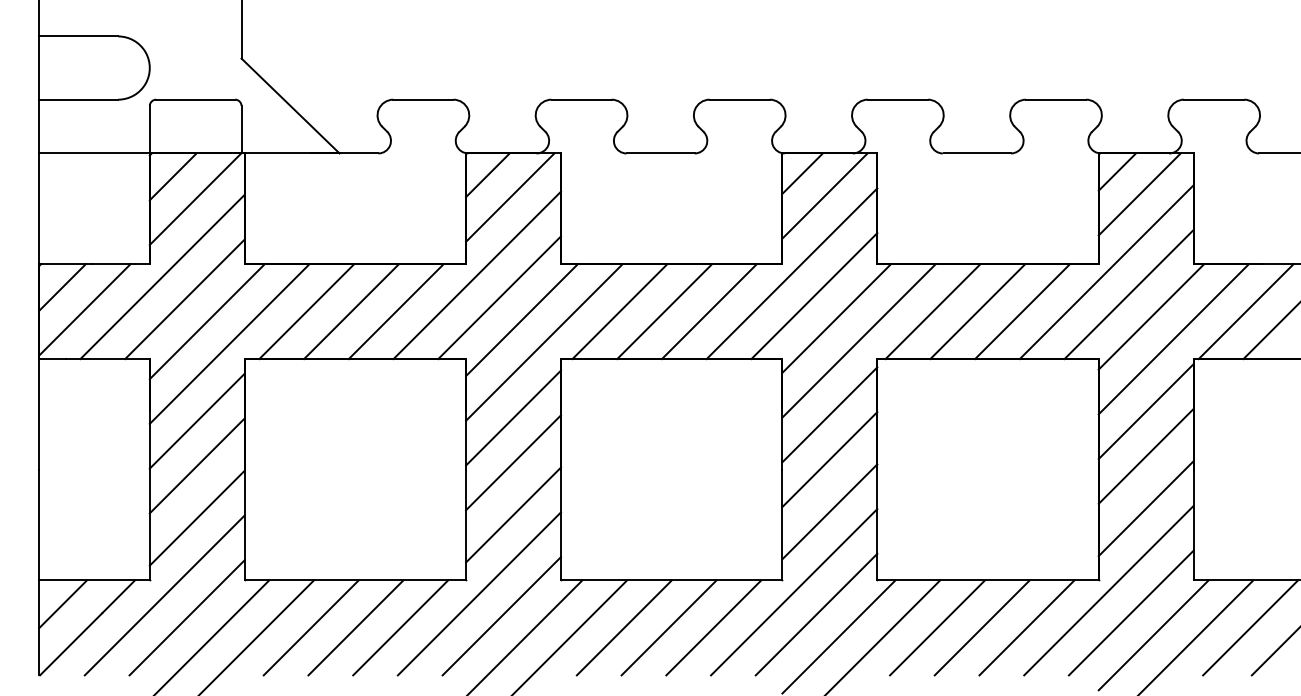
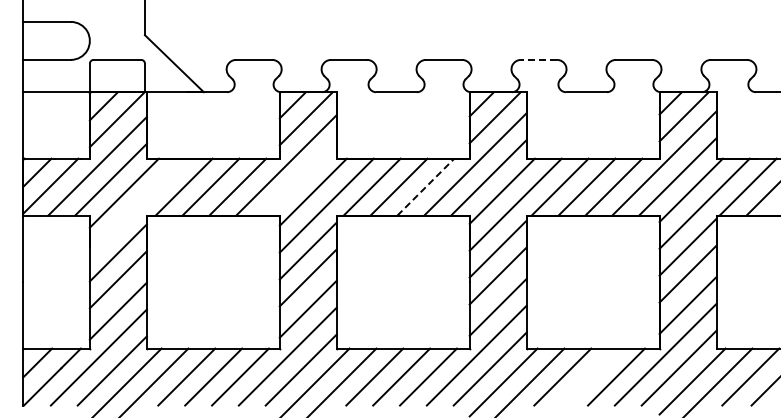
line: (897, 98) -> (538, 59), solid -> dashed
line: (498, 297) -> (299, 178), removed
line: (710, 310) -> (426, 186), solid -> dashed
line: (229, 343) -> (137, 206), removed
line: (981, 626) -> (589, 376), removed

